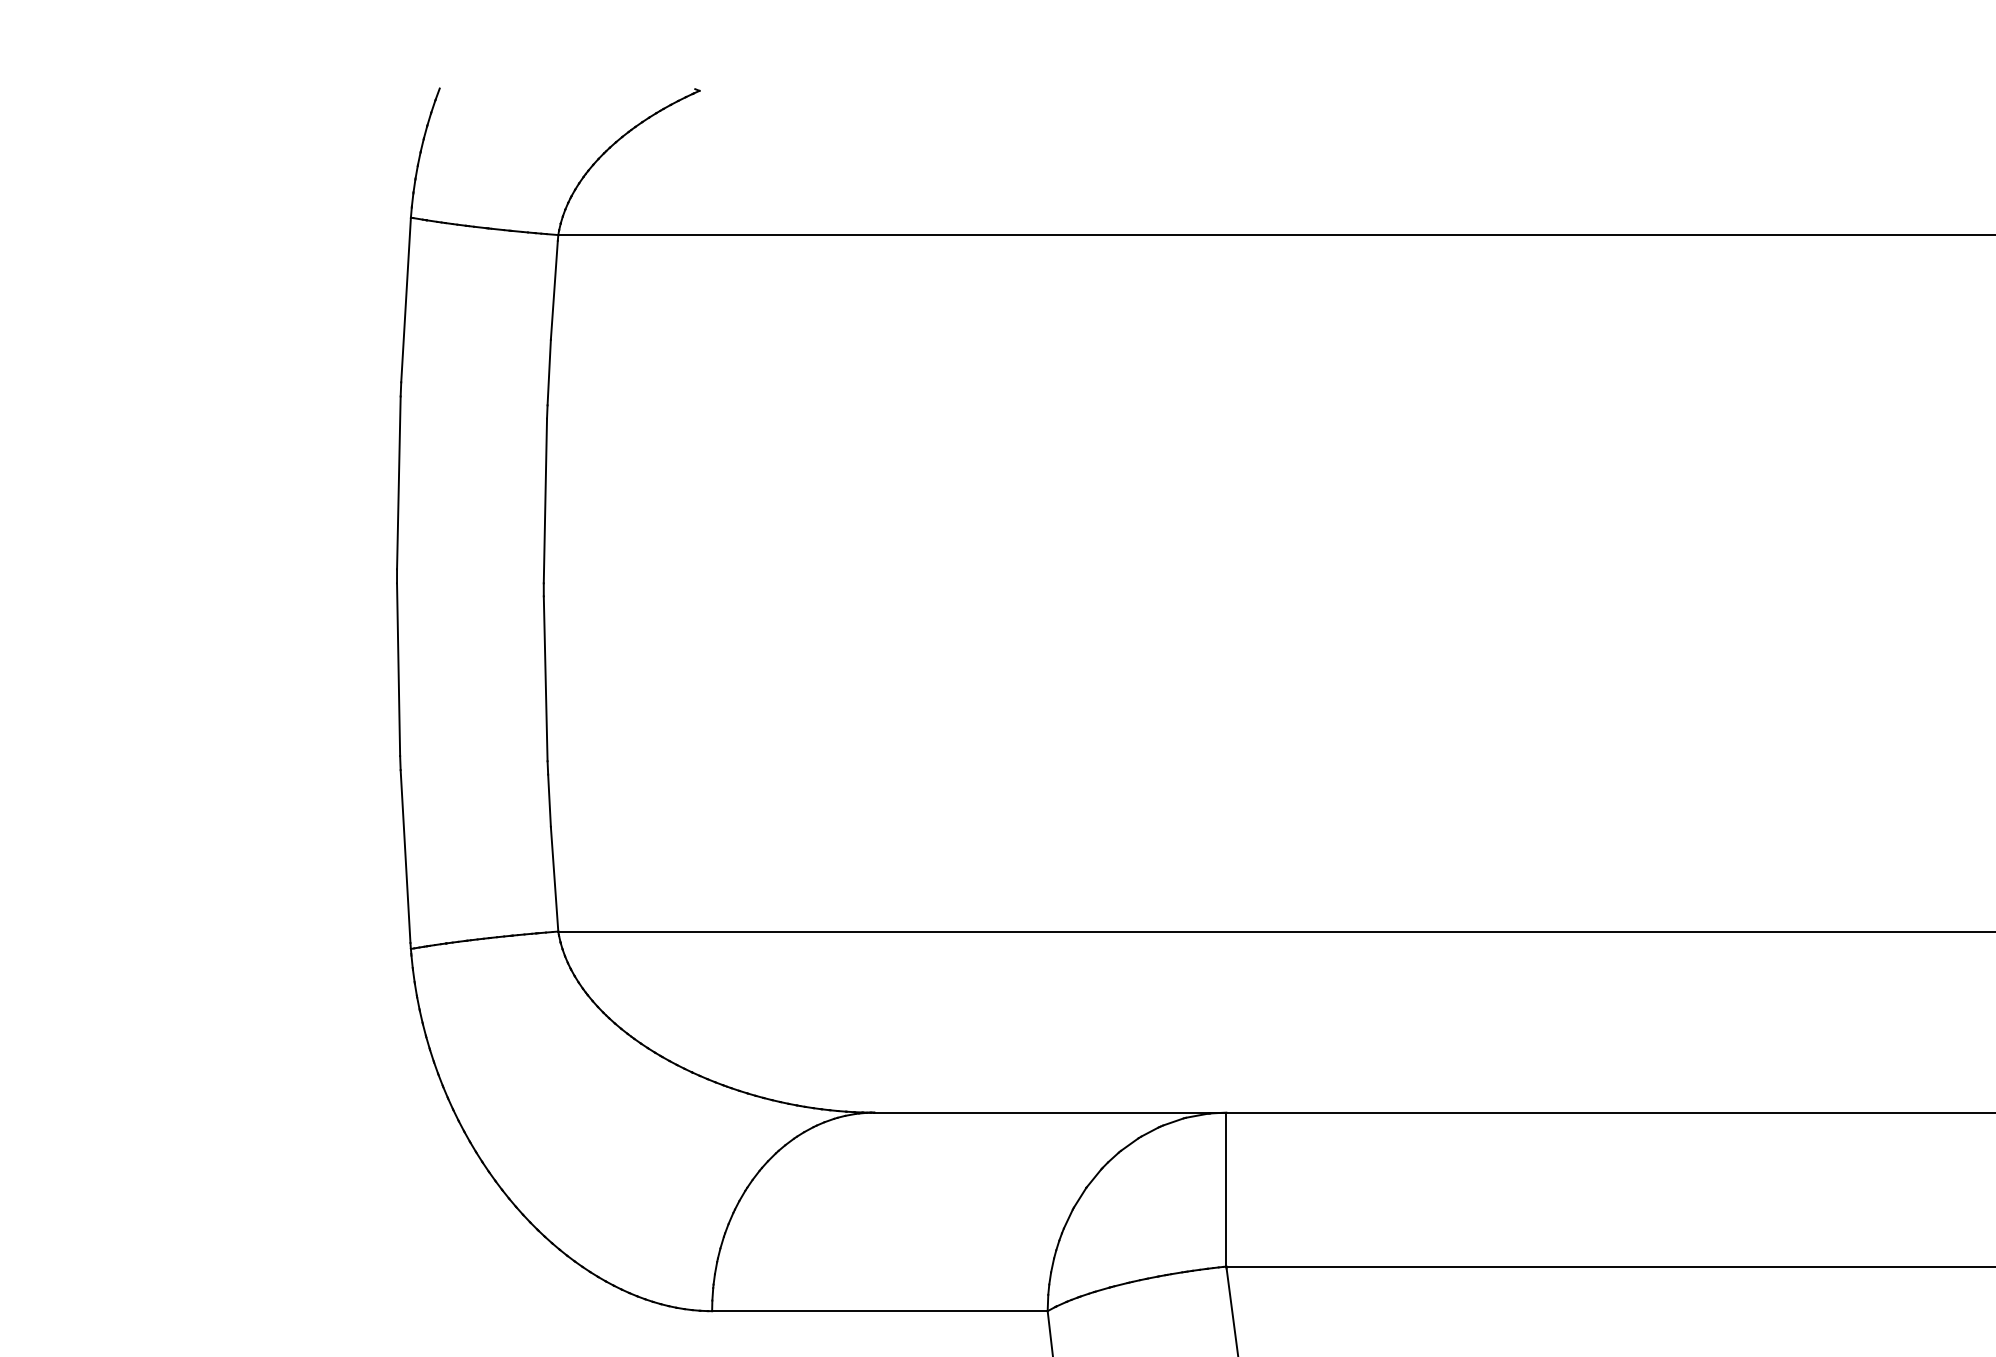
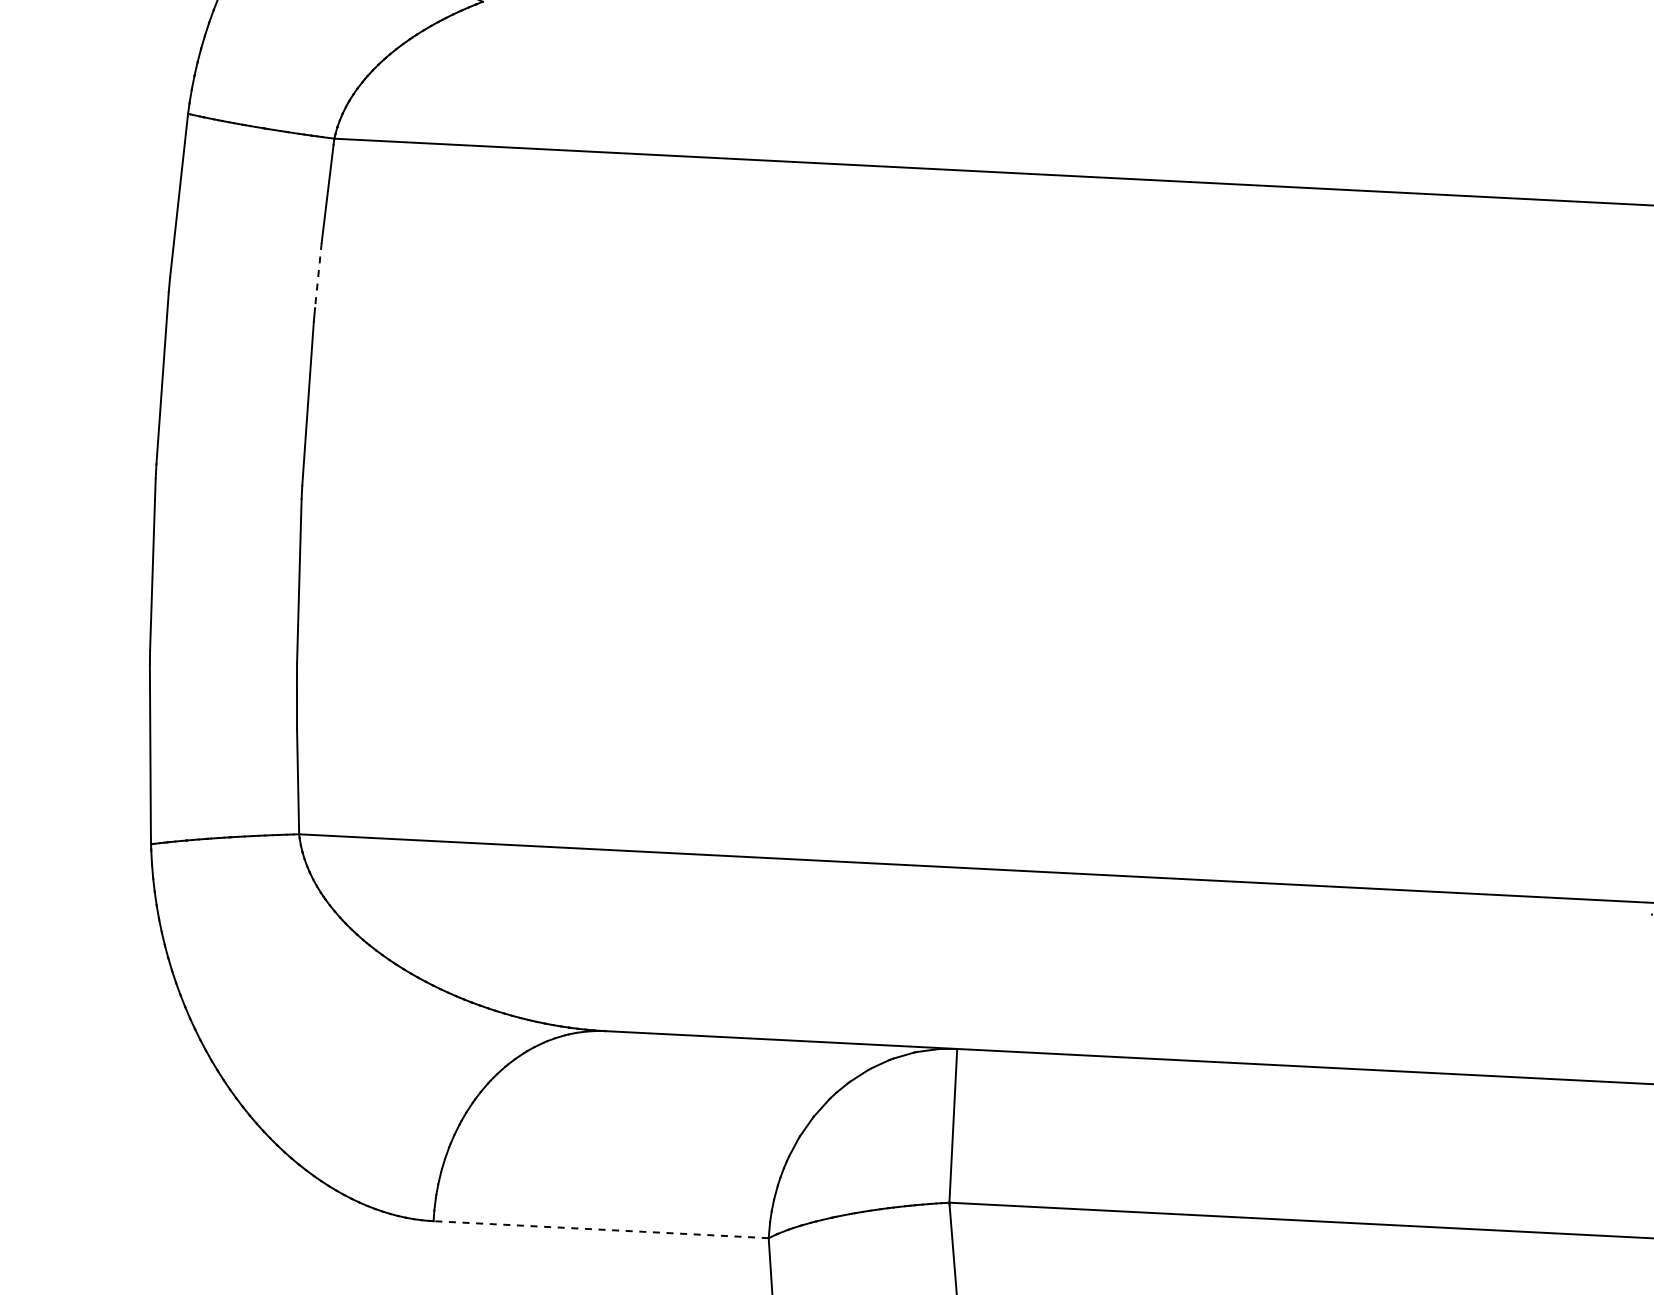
line: (549, 372) -> (318, 275), solid -> dashed
line: (879, 1311) -> (600, 1229), solid -> dashed

